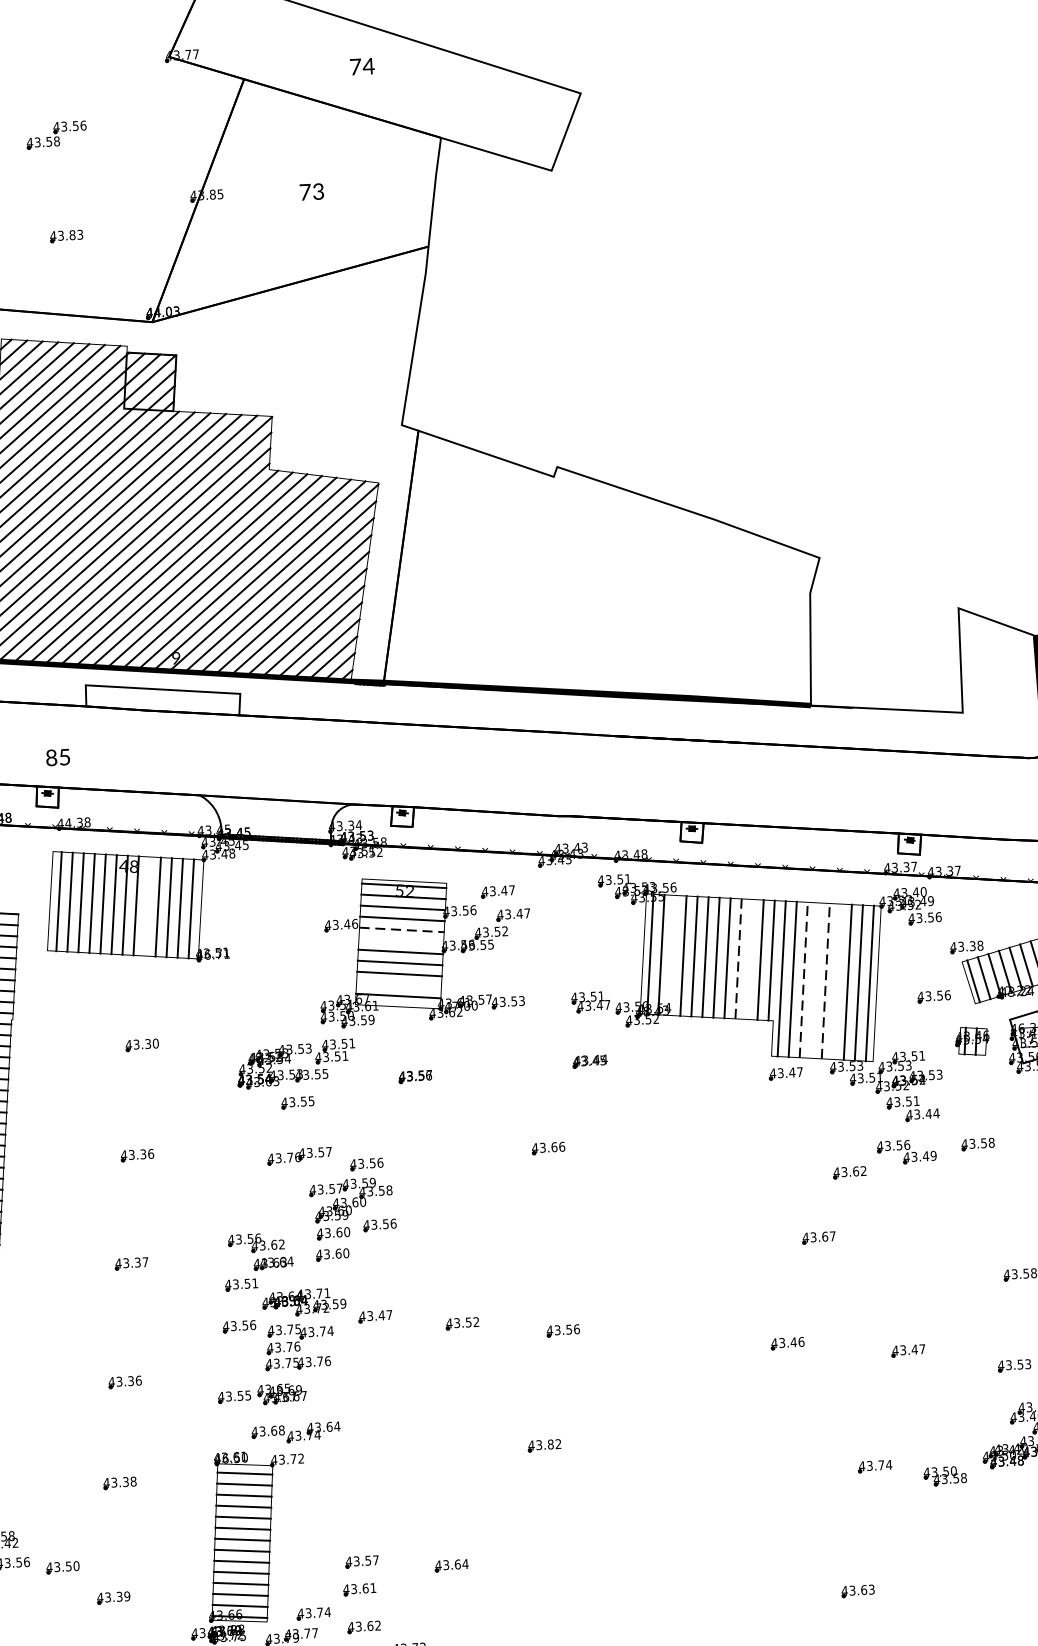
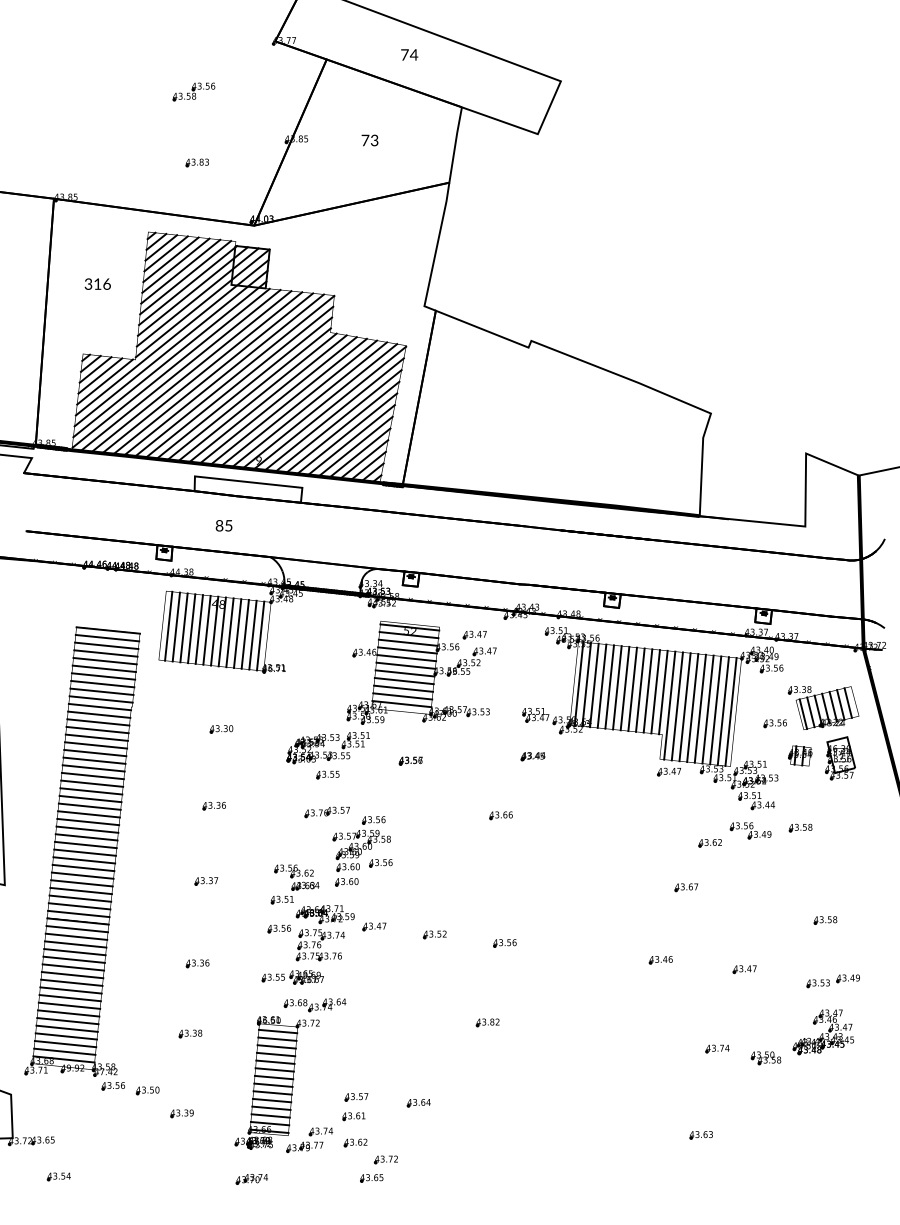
text: (57, 757) -> (223, 525), moved
line: (146, 906) -> (229, 632), added
line: (401, 930) -> (406, 658), dashed -> solid
line: (400, 940) -> (405, 665), added
line: (672, 955) -> (594, 685), added
line: (748, 958) -> (647, 690), added
line: (738, 959) -> (640, 690), dashed -> solid
line: (804, 978) -> (685, 706), dashed -> solid
line: (825, 980) -> (700, 708), dashed -> solid
line: (814, 981) -> (692, 708), added
line: (836, 981) -> (707, 709), added
line: (398, 985) -> (402, 696), added

